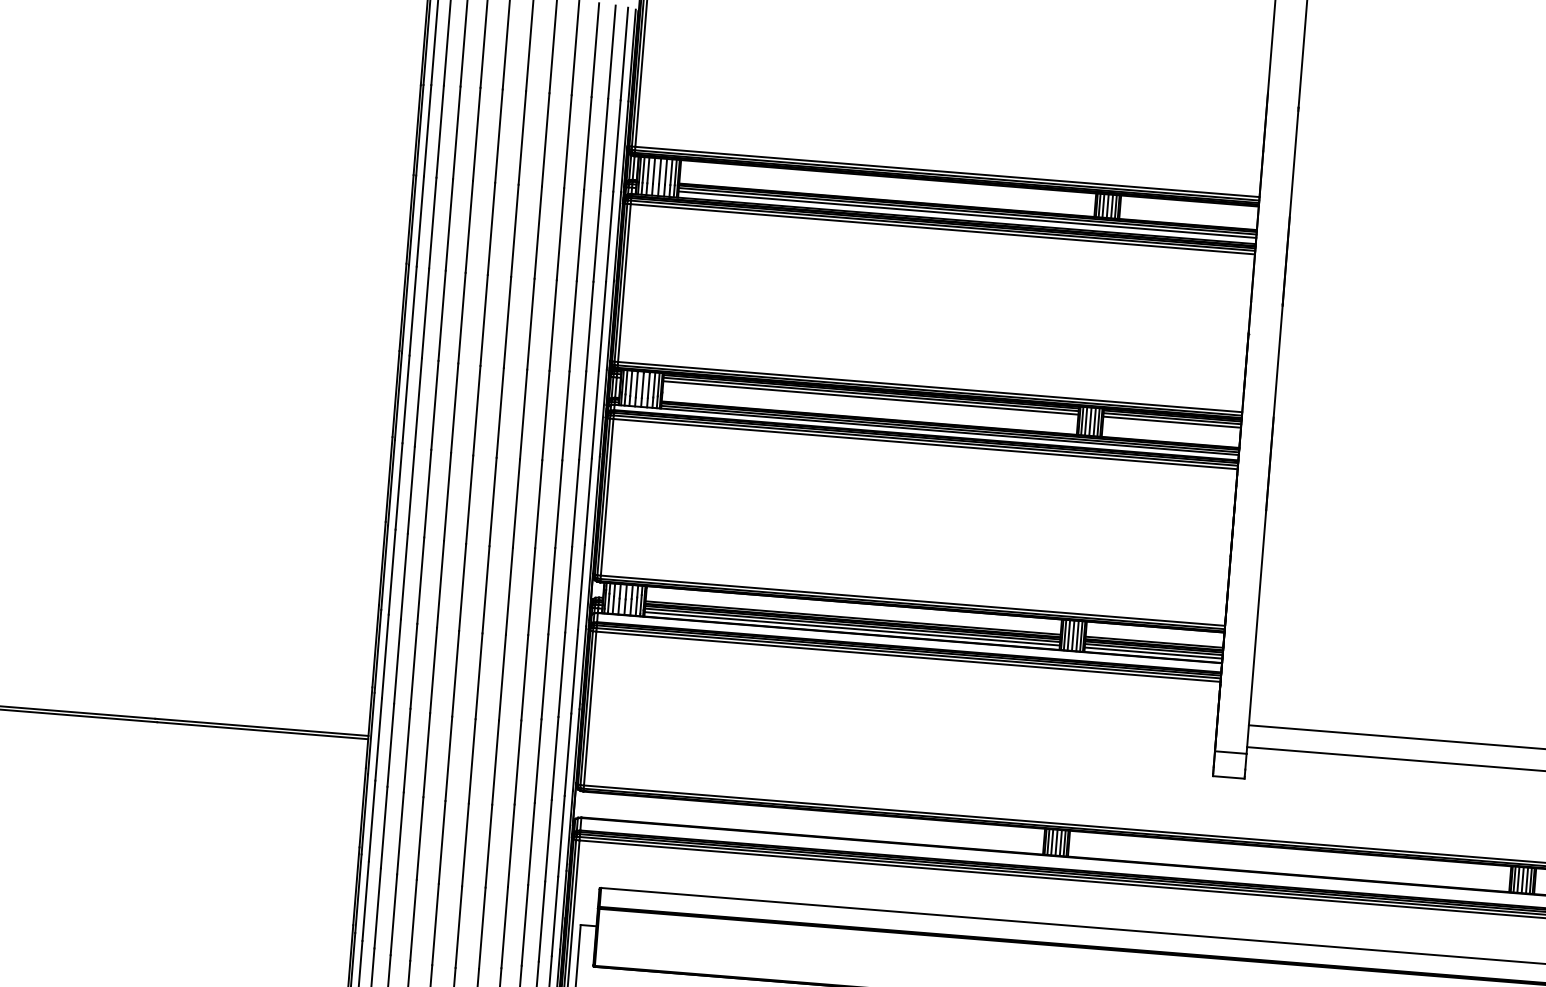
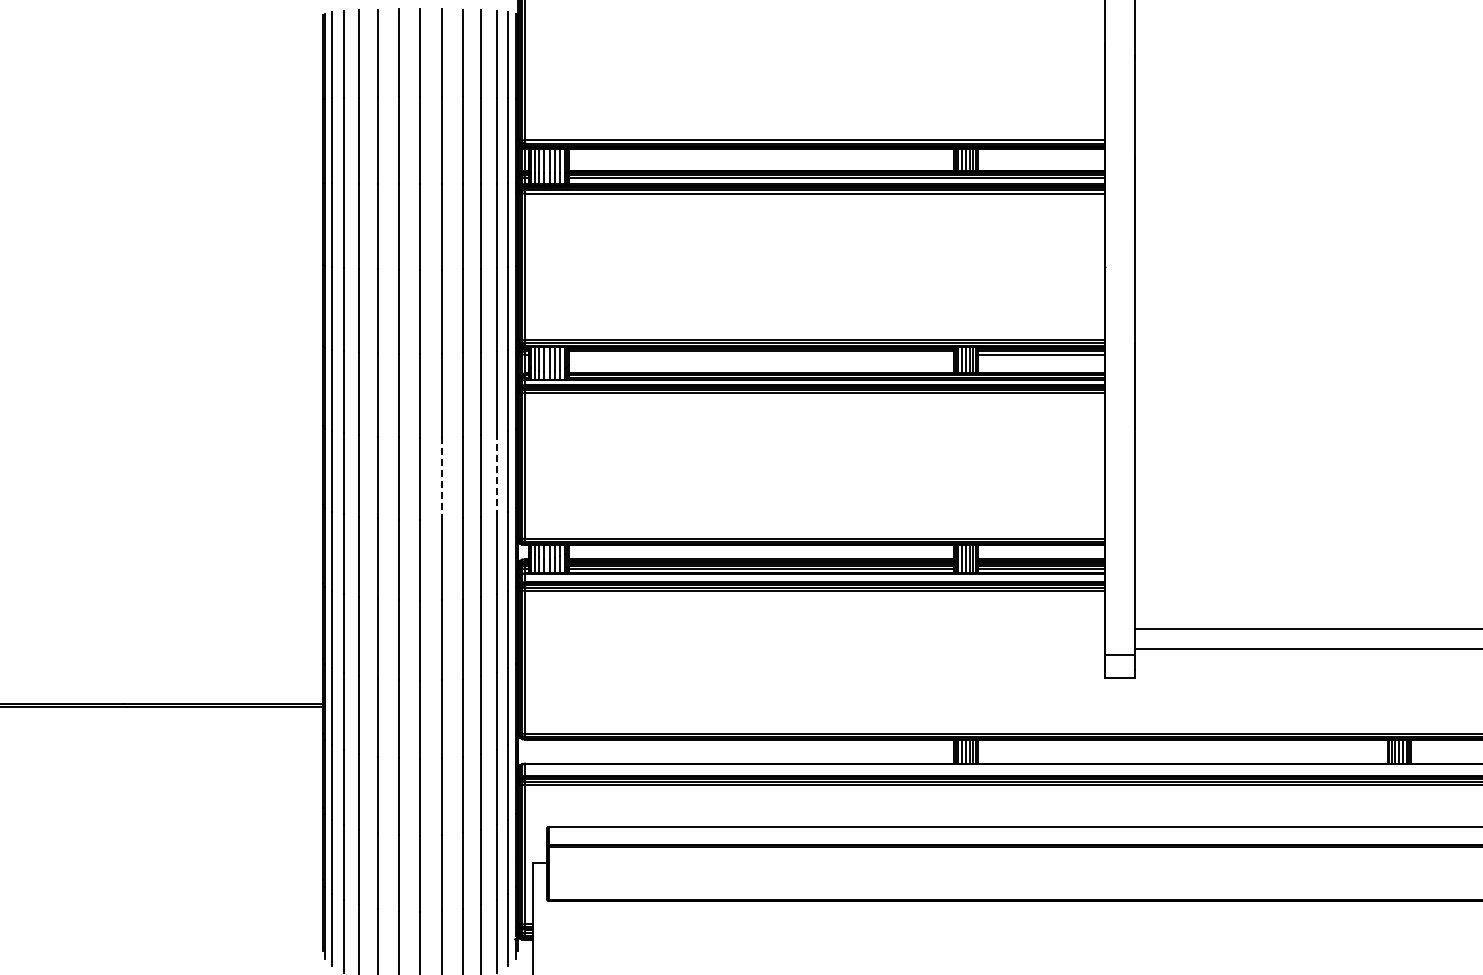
line: (870, 397) -> (761, 354), removed
line: (575, 503) -> (496, 474), solid -> dashed
line: (516, 504) -> (442, 479), solid -> dashed

